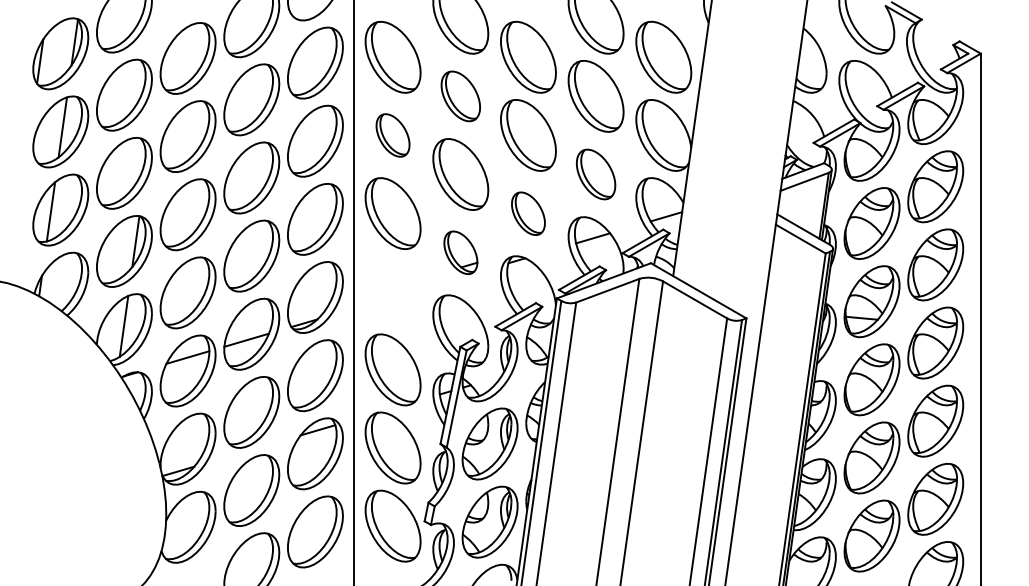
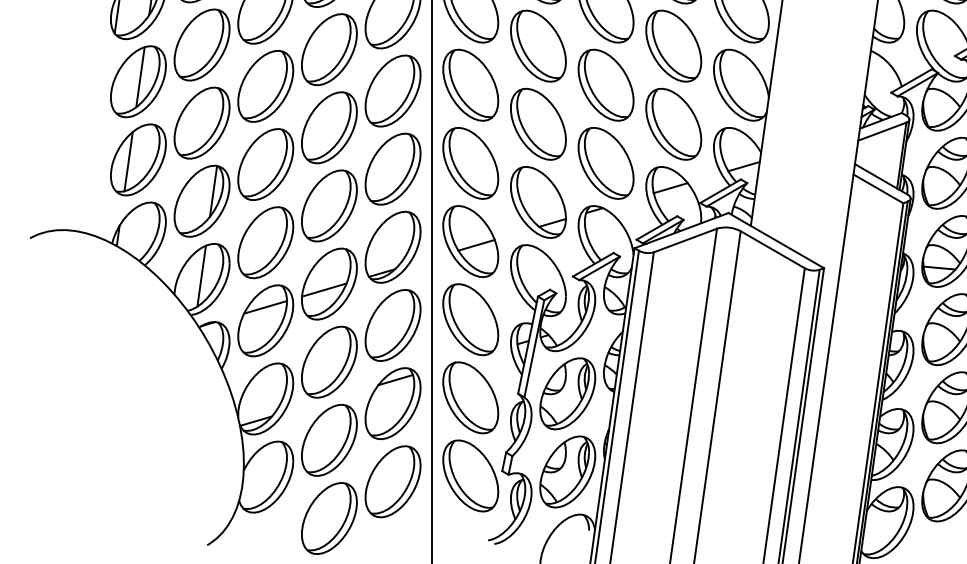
part: (460, 96) -> (538, 46), size x1.43
part: (392, 135) -> (470, 85), size x1.67
part: (595, 174) -> (673, 124), size x1.43
part: (528, 213) -> (606, 163), size x1.67
part: (460, 252) -> (538, 202), size x1.67
part: (392, 291) -> (470, 241), added

